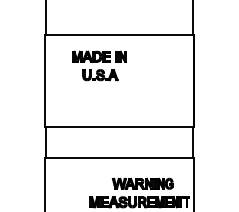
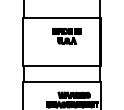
part: (99, 64) -> (66, 35), moved

